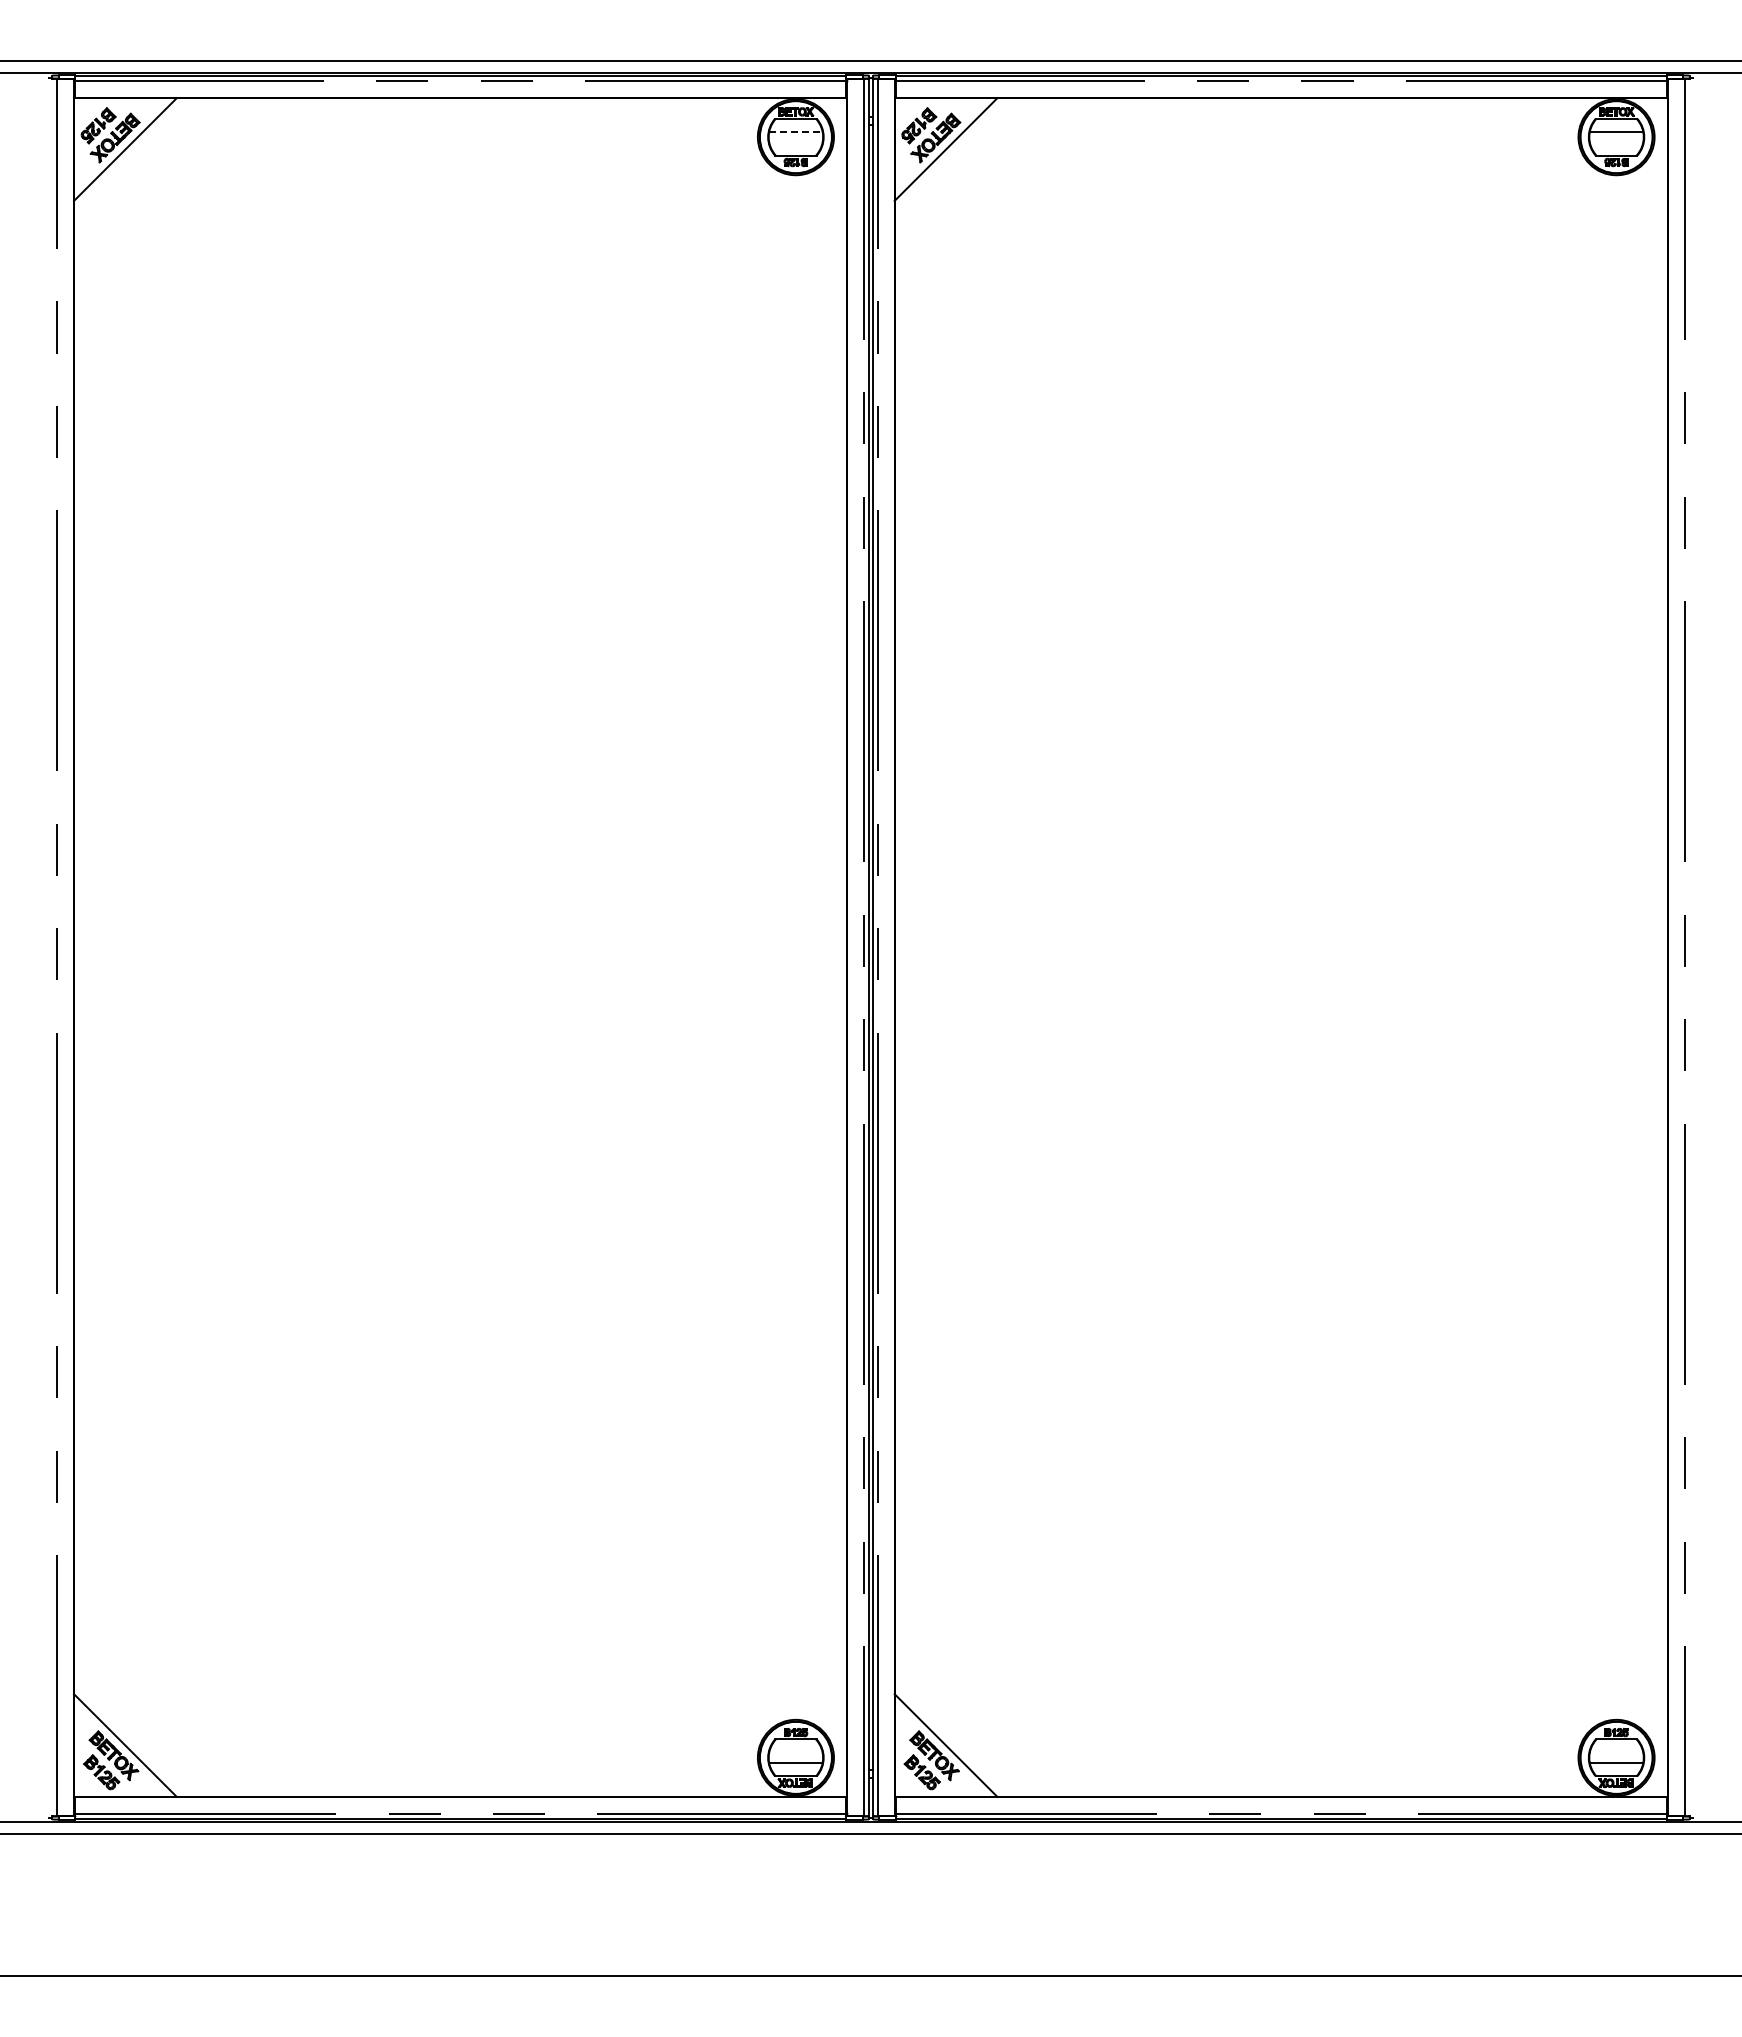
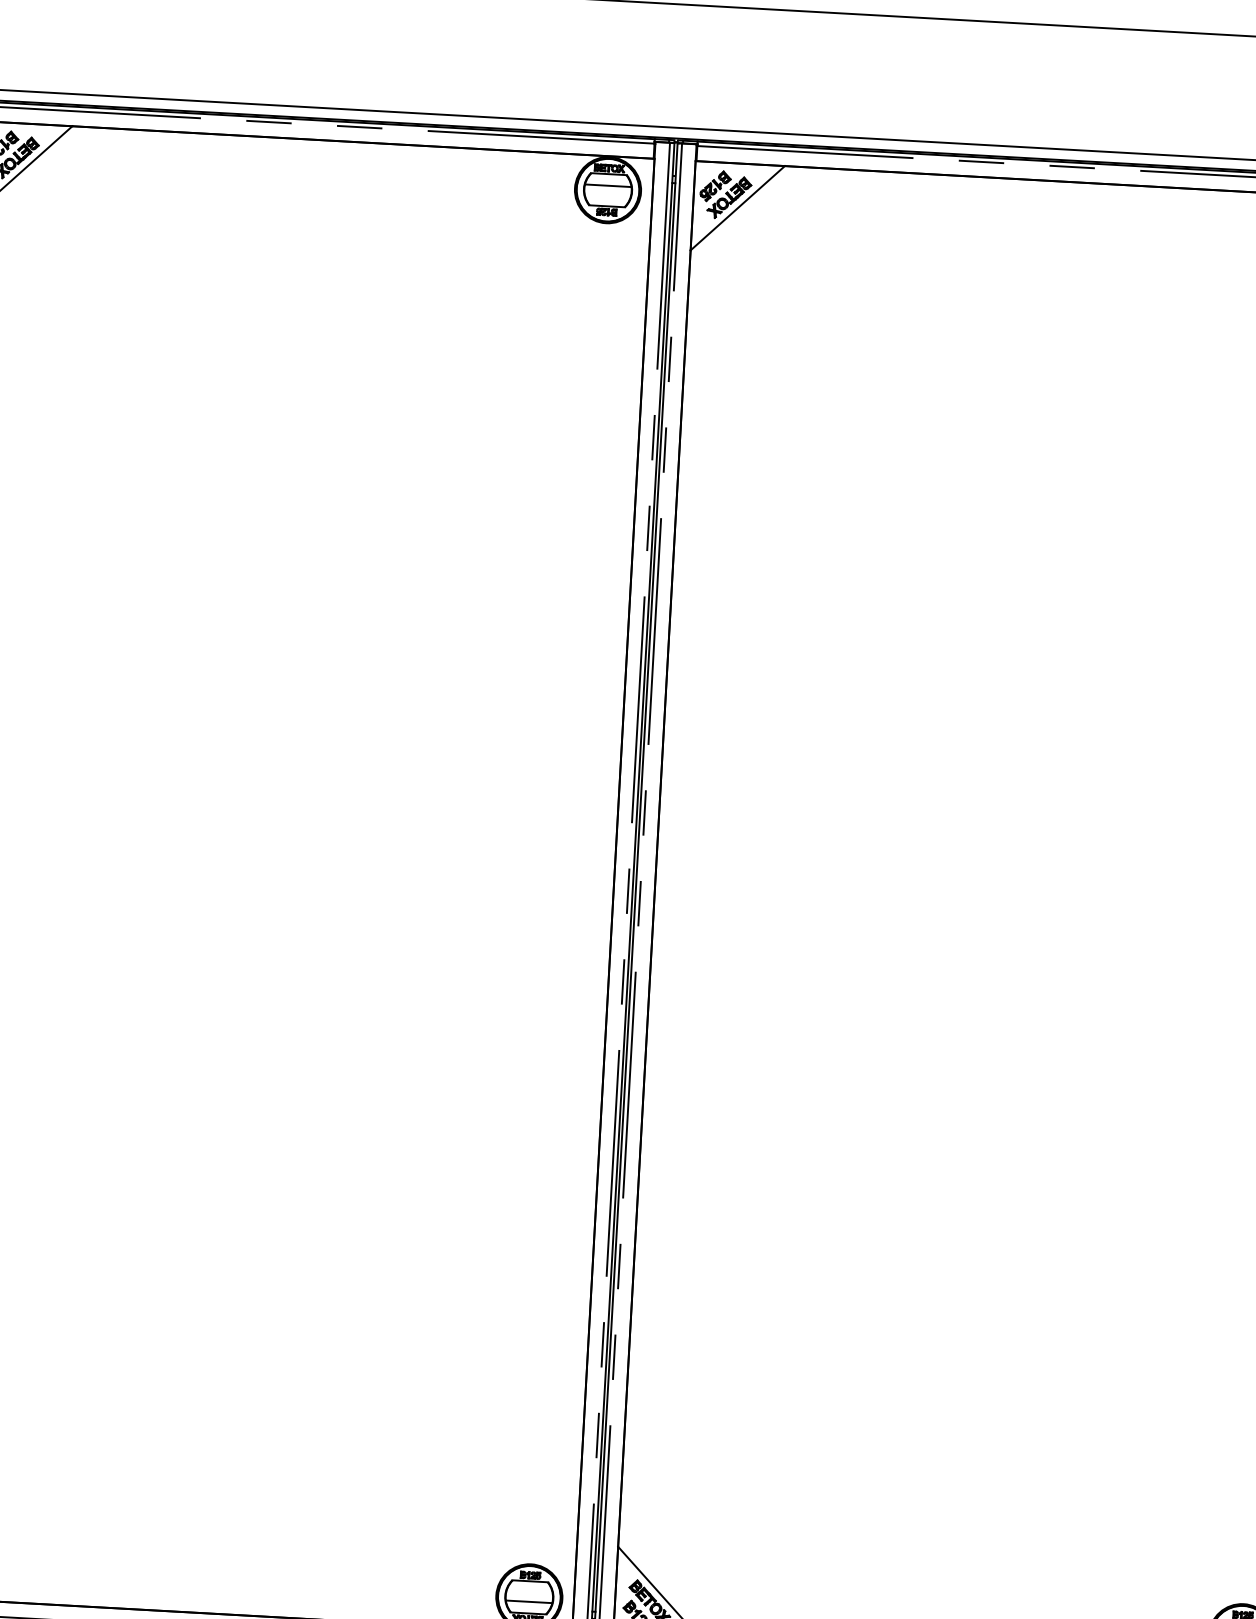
line: (795, 132) -> (607, 186), dashed -> solid

